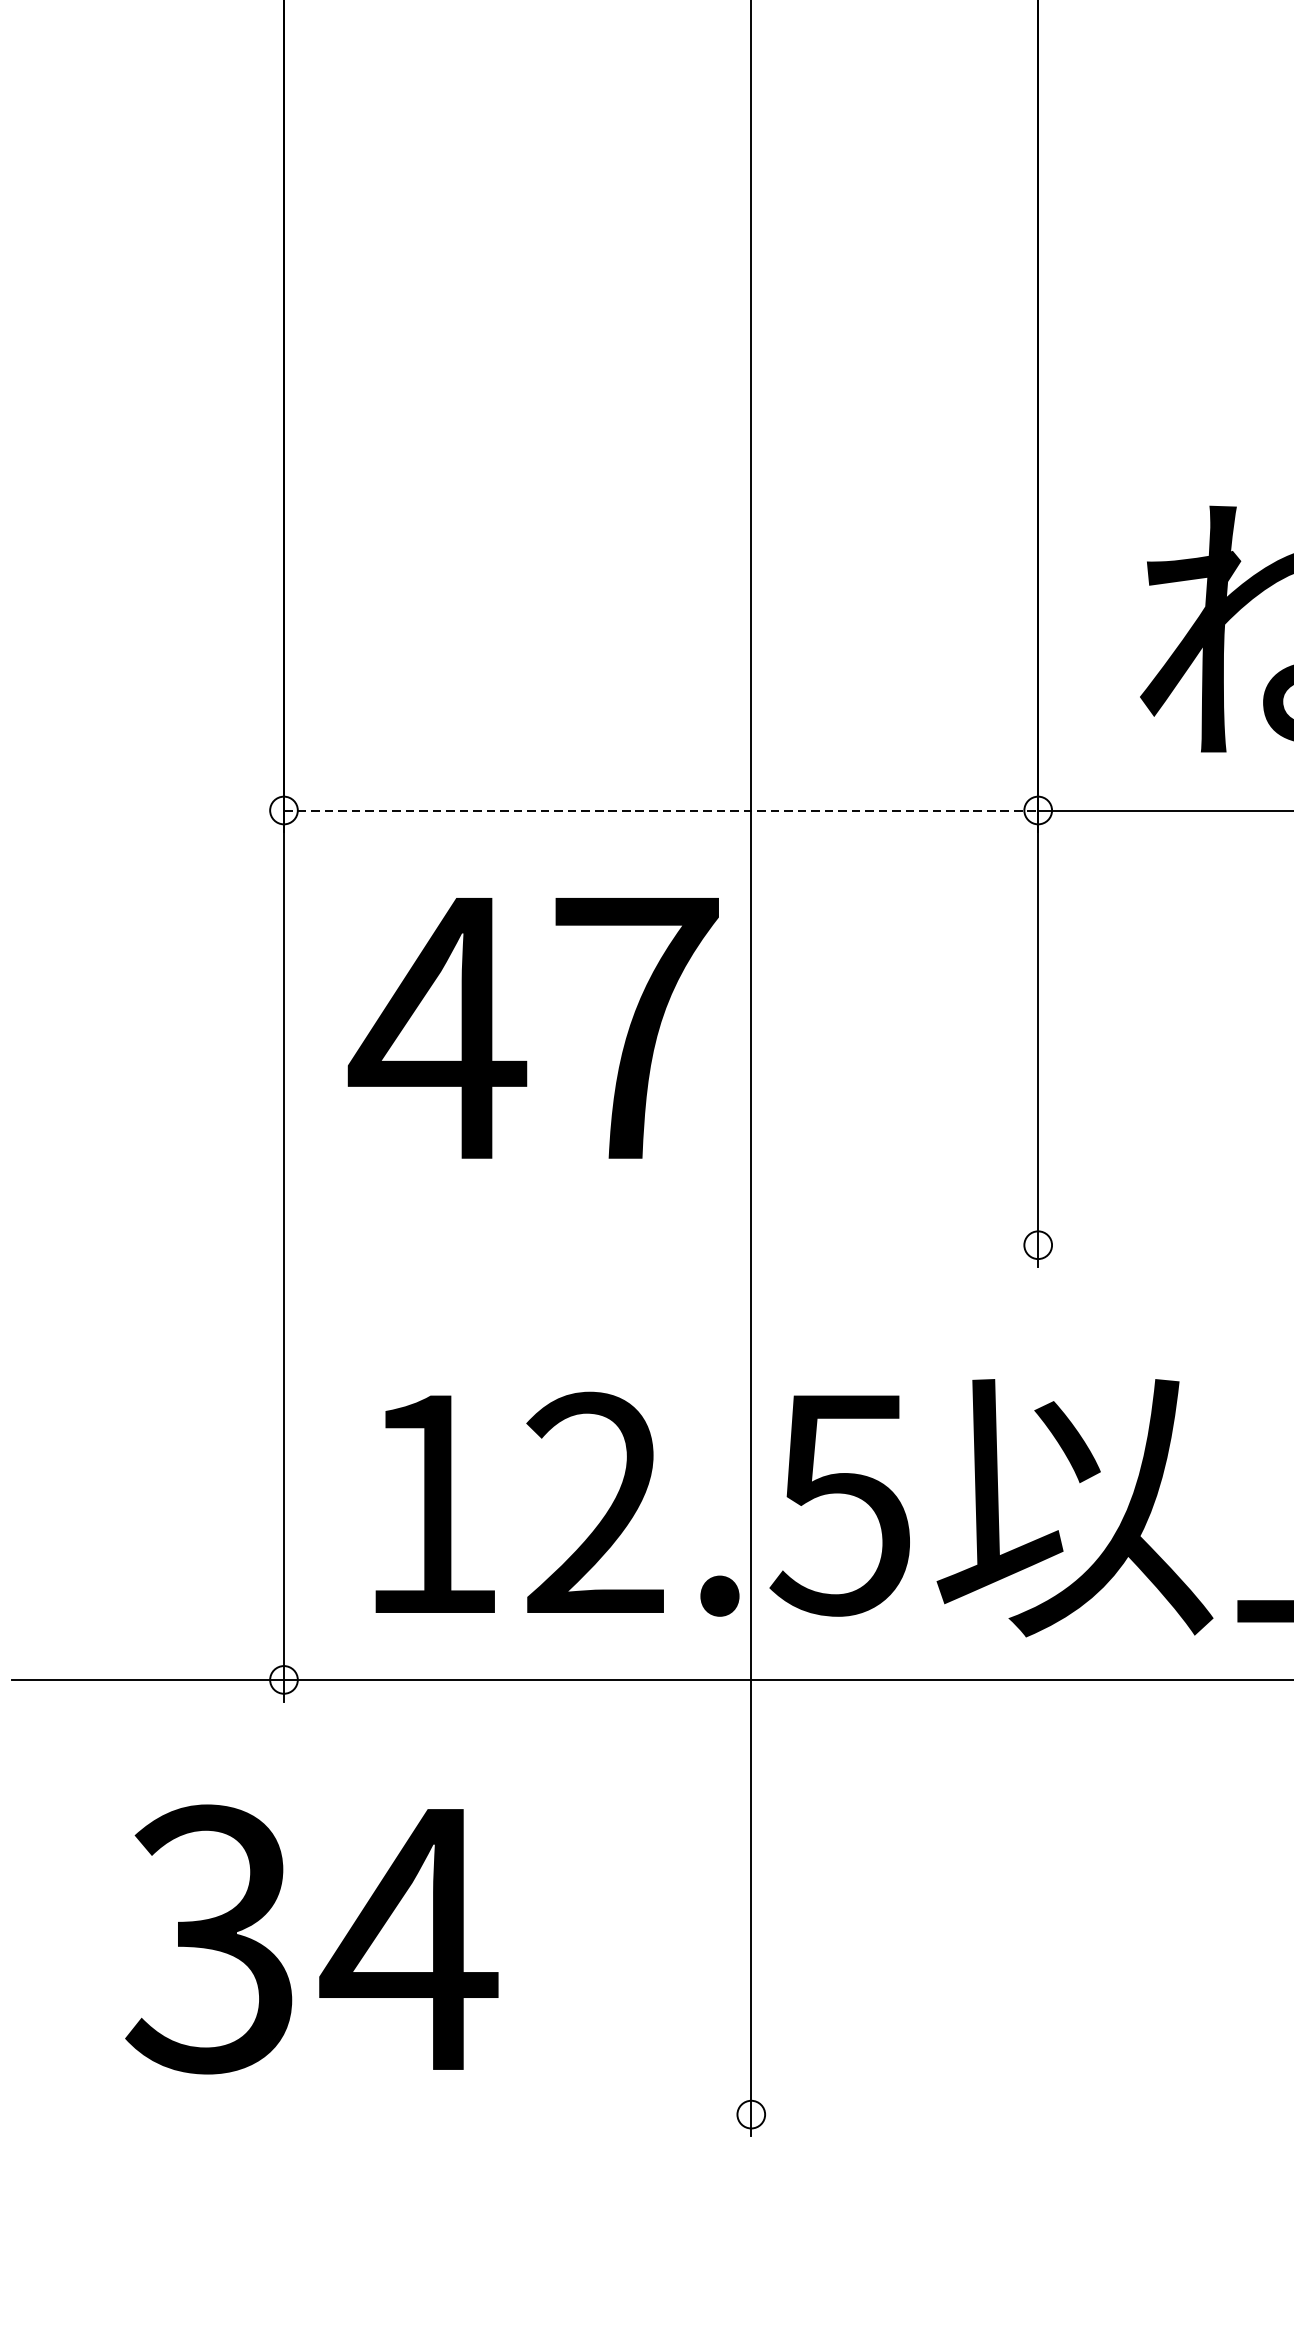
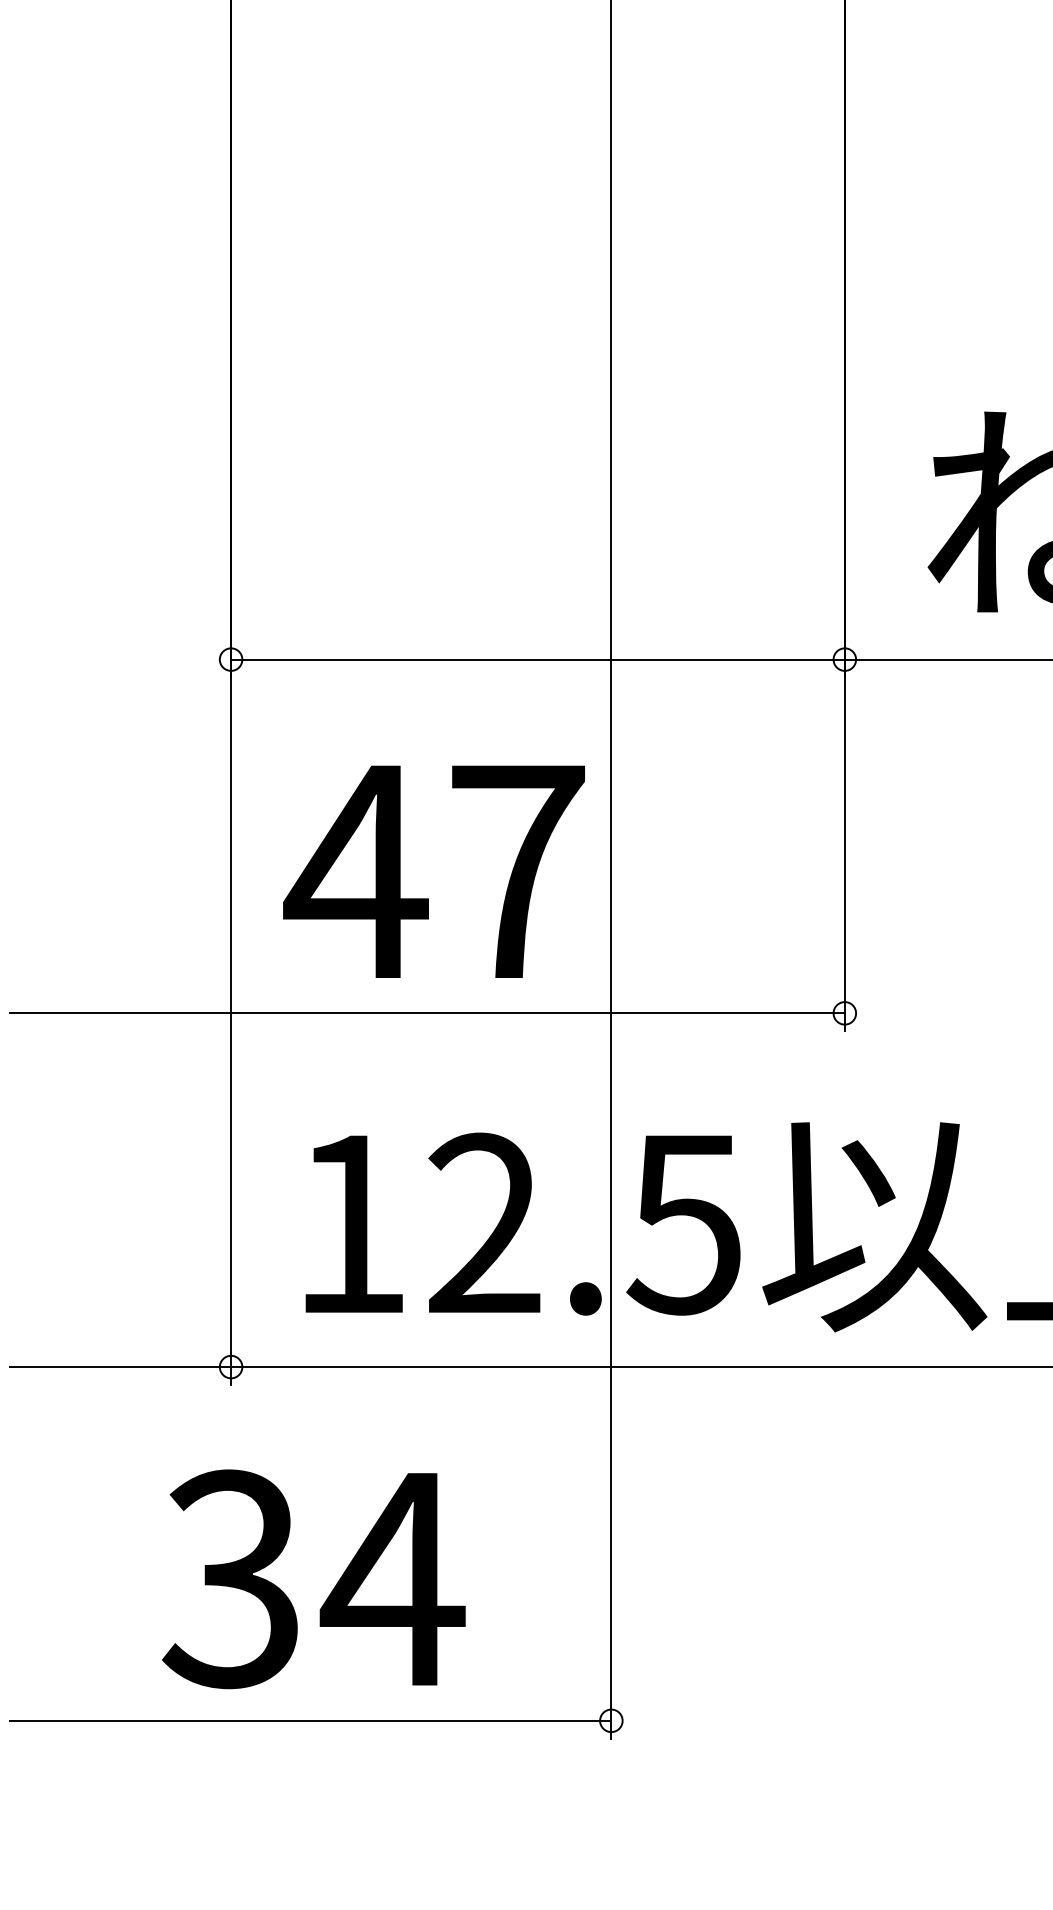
line: (660, 810) -> (537, 659), dashed -> solid
text: (532, 1027) -> (433, 871), moved
line: (525, 1245) -> (427, 1013), added
text: (311, 1939) -> (313, 1579), moved
line: (381, 2114) -> (310, 1720), added

